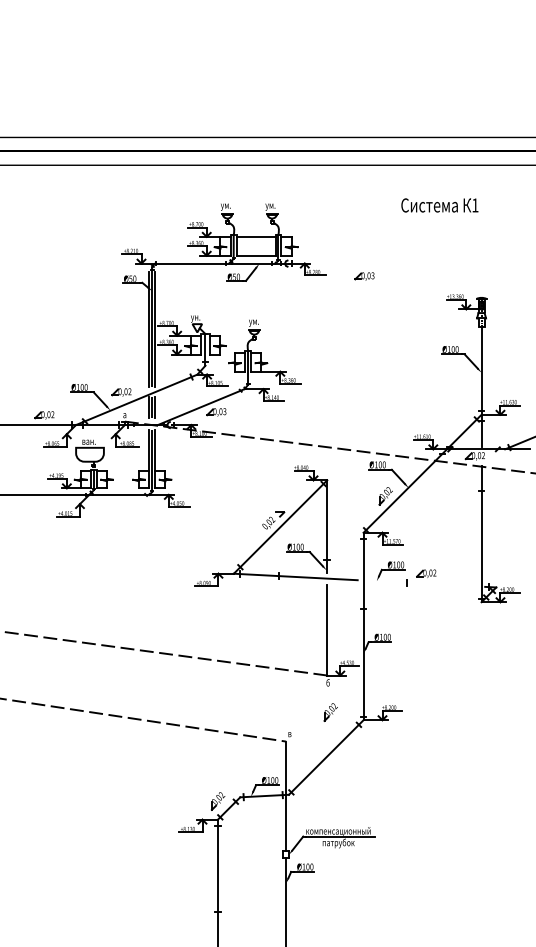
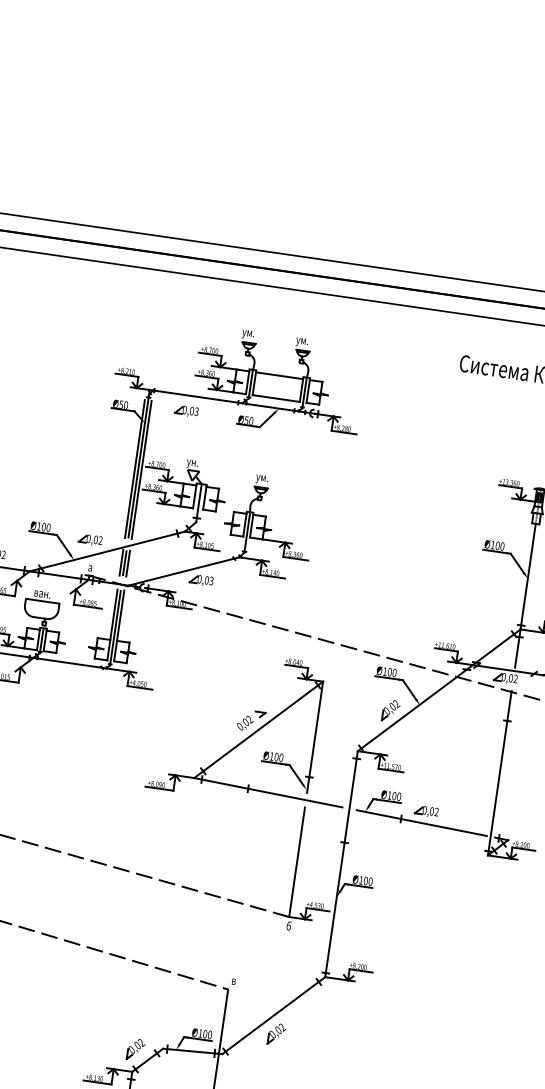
part: (364, 276) -> (186, 411), moved
line: (423, 583) -> (421, 822), added
part: (330, 712) -> (276, 1034), moved

